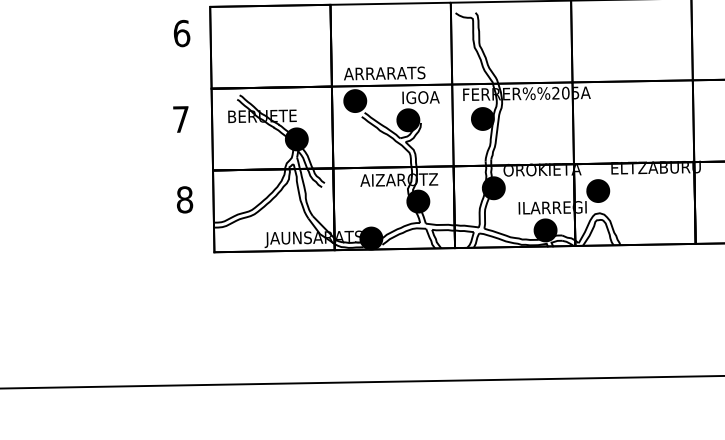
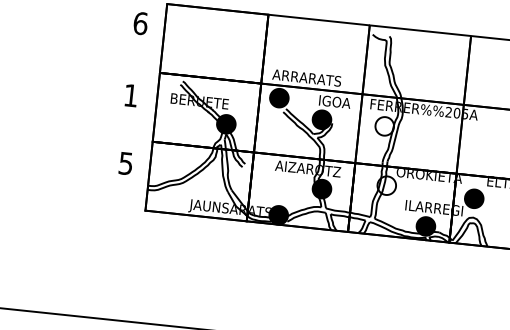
text: (180, 119) -> (130, 95), 7 -> 1
fill: (482, 119) -> (384, 126), removed
fill: (493, 188) -> (386, 185), removed
text: (185, 199) -> (126, 163), 8 -> 5

